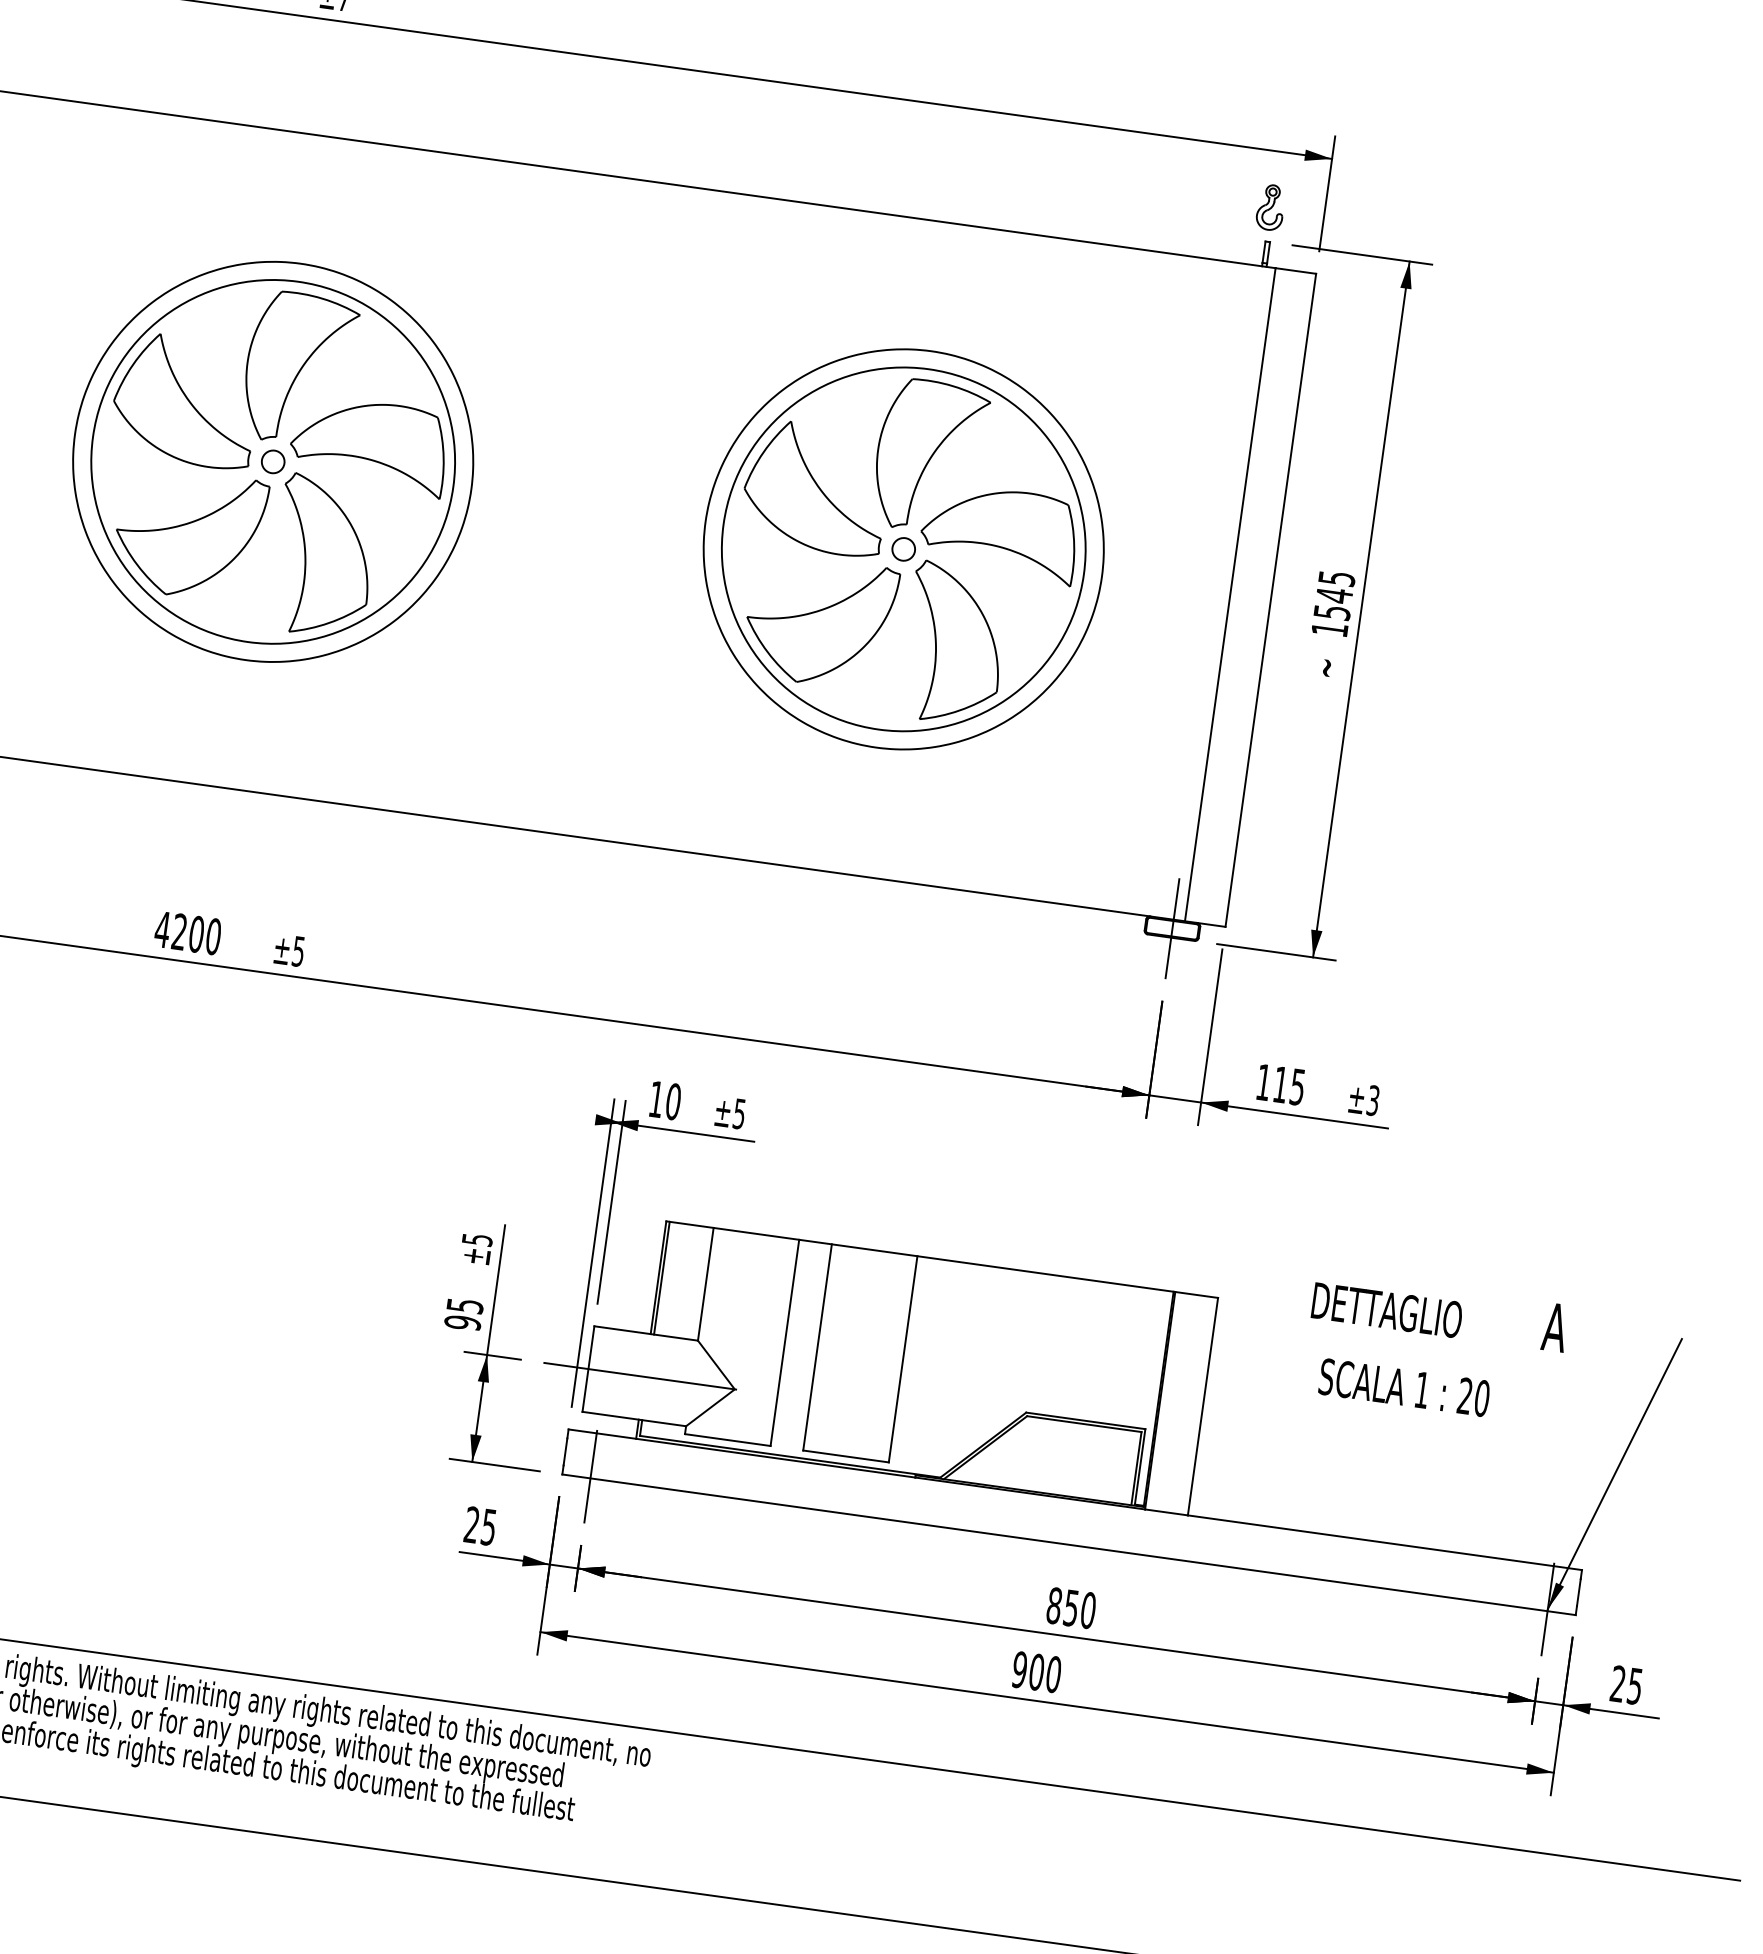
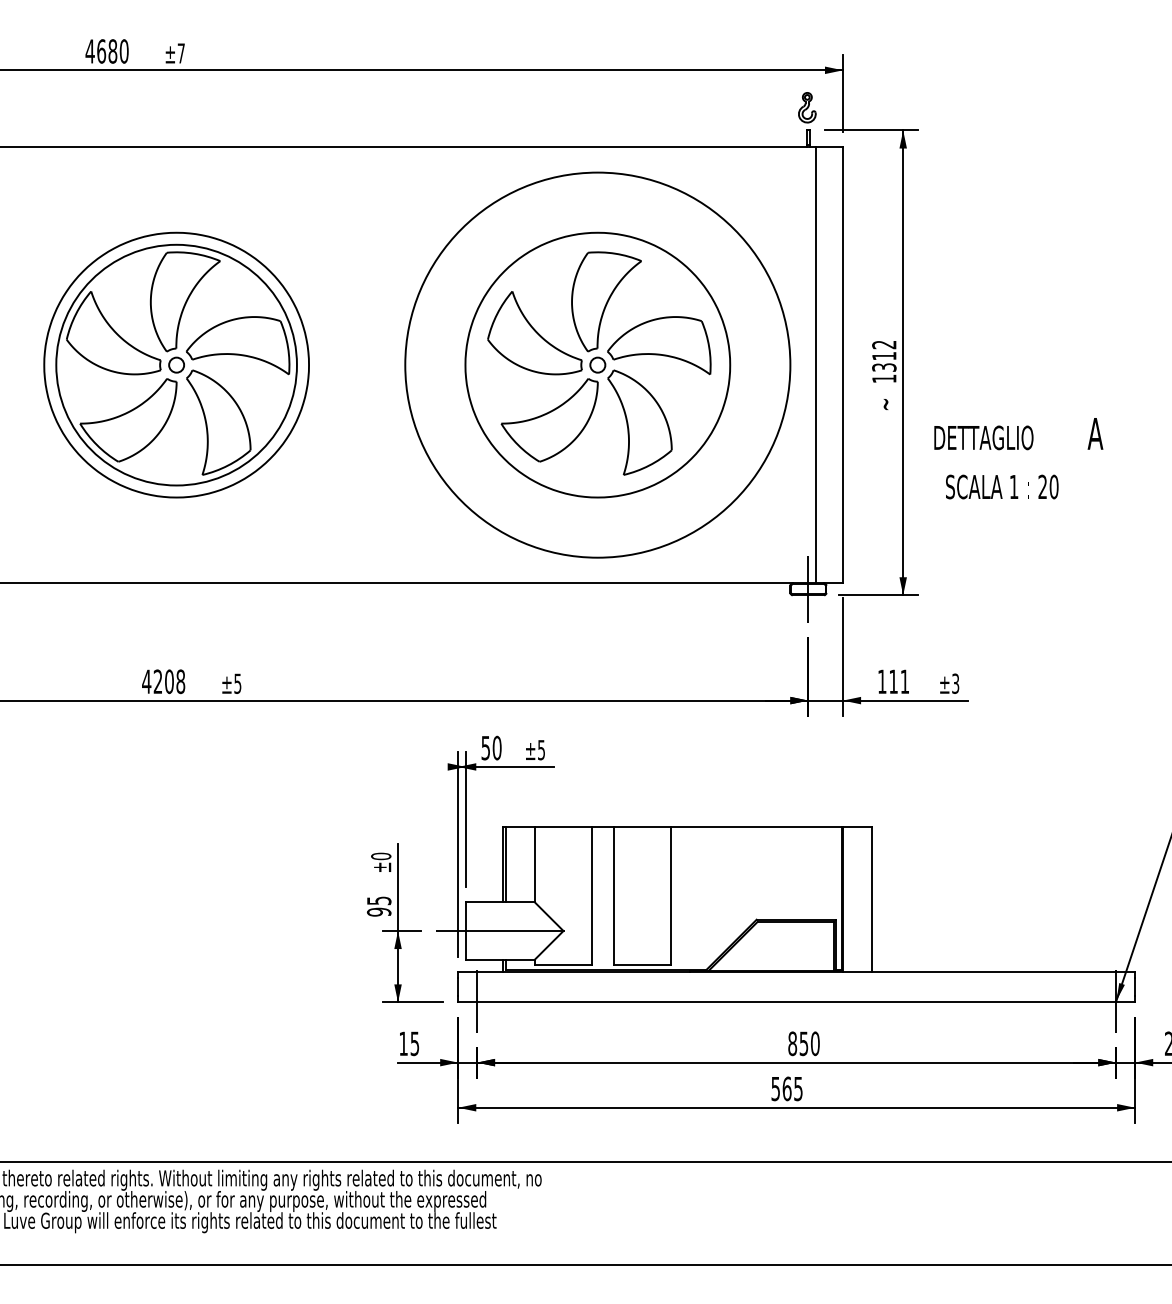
circle: (903, 548) -> (597, 364), size x1.6
text: (1334, 594) -> (884, 355), 1545 -> 1312
text: (213, 936) -> (180, 681), 4200 -> 4208
text: (1297, 1086) -> (904, 681), 115 -> 111
text: (655, 1099) -> (485, 748), 10 -> 50
text: (477, 1240) -> (381, 856), ±5 -> ±0
text: (1434, 1348) -> (1018, 458), moved
text: (471, 1524) -> (403, 1043), 25 -> 15
text: (1035, 1671) -> (786, 1088), 900 -> 565

